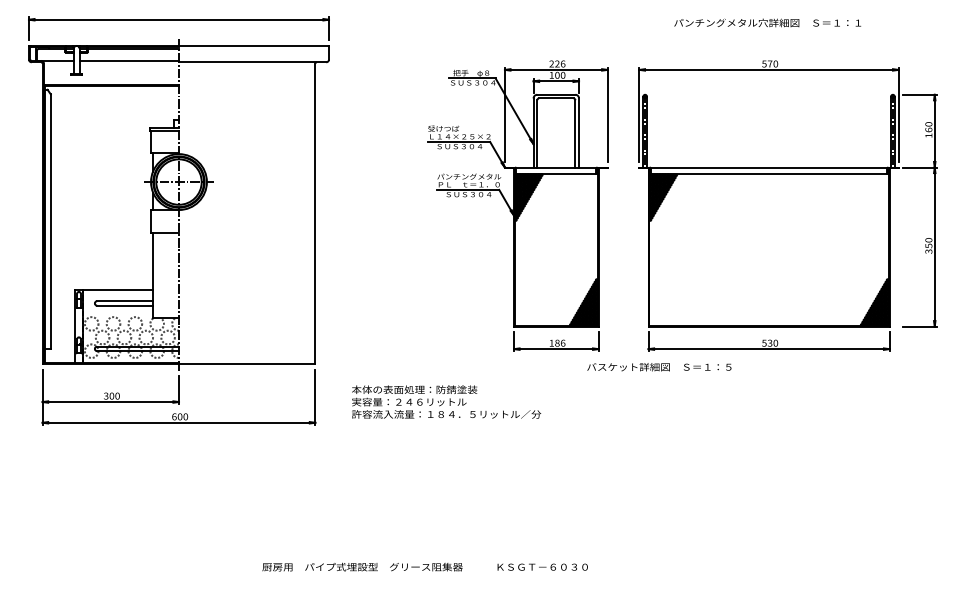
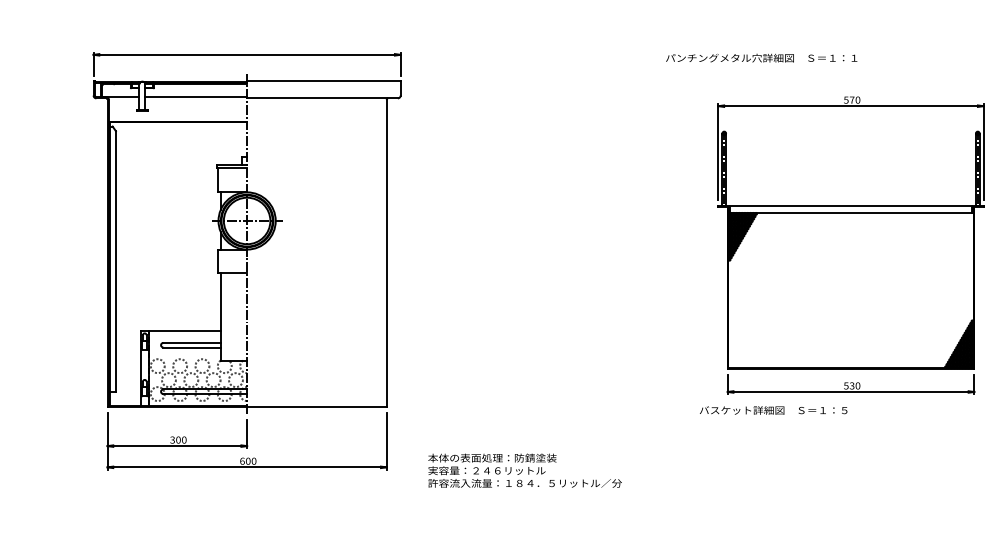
text: (767, 22) -> (761, 57), moved
part: (517, 205) -> (593, 244), removed
text: (659, 367) -> (773, 410), moved
text: (446, 401) -> (525, 470), moved

